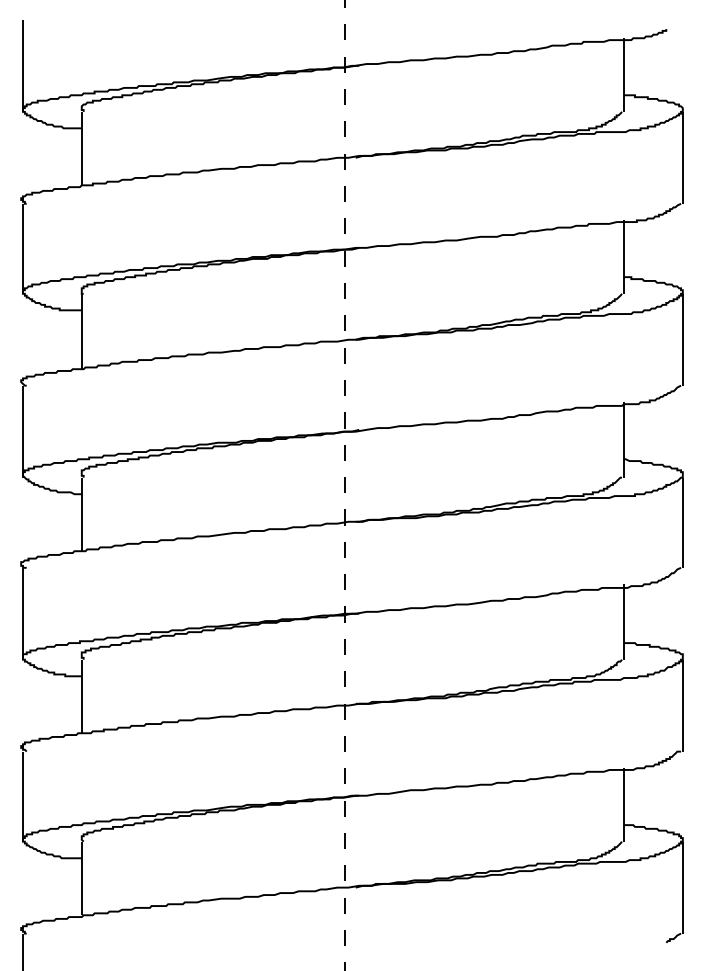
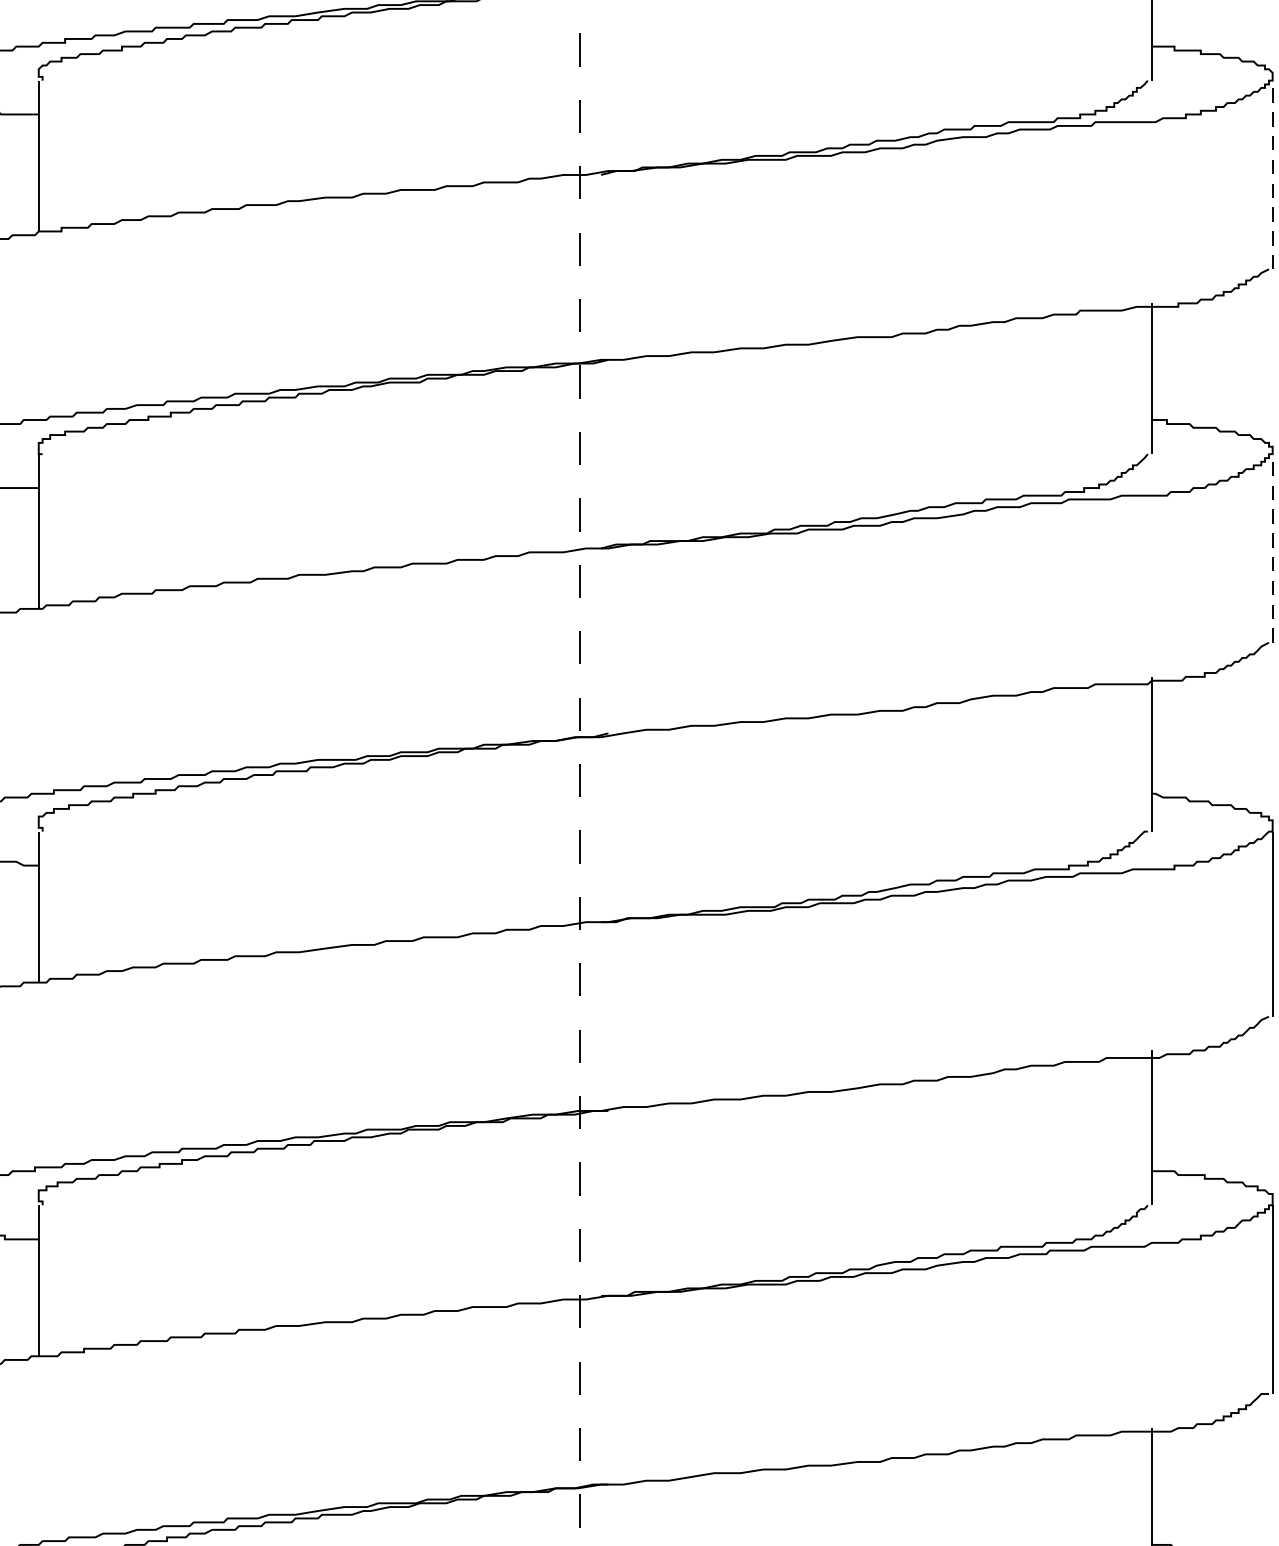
line: (682, 157) -> (1271, 174), solid -> dashed
line: (682, 339) -> (1271, 547), solid -> dashed

